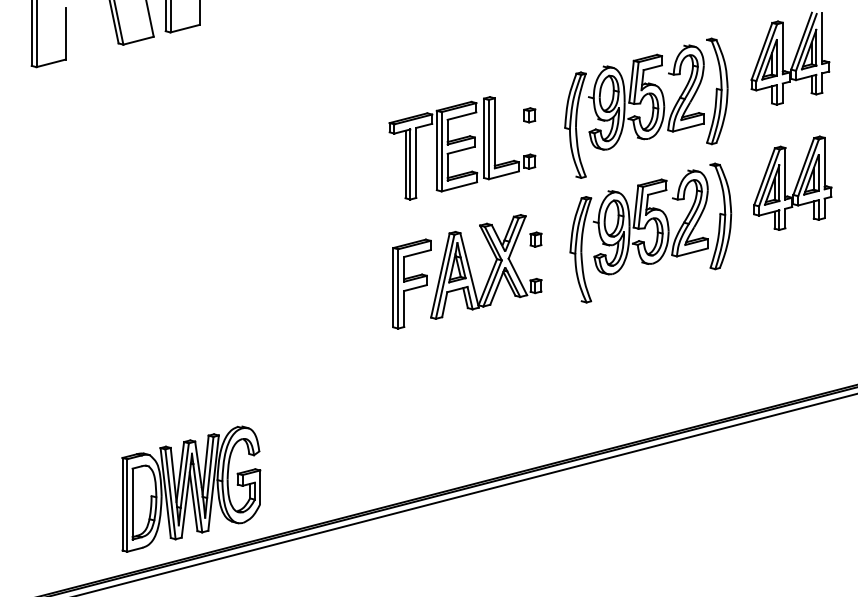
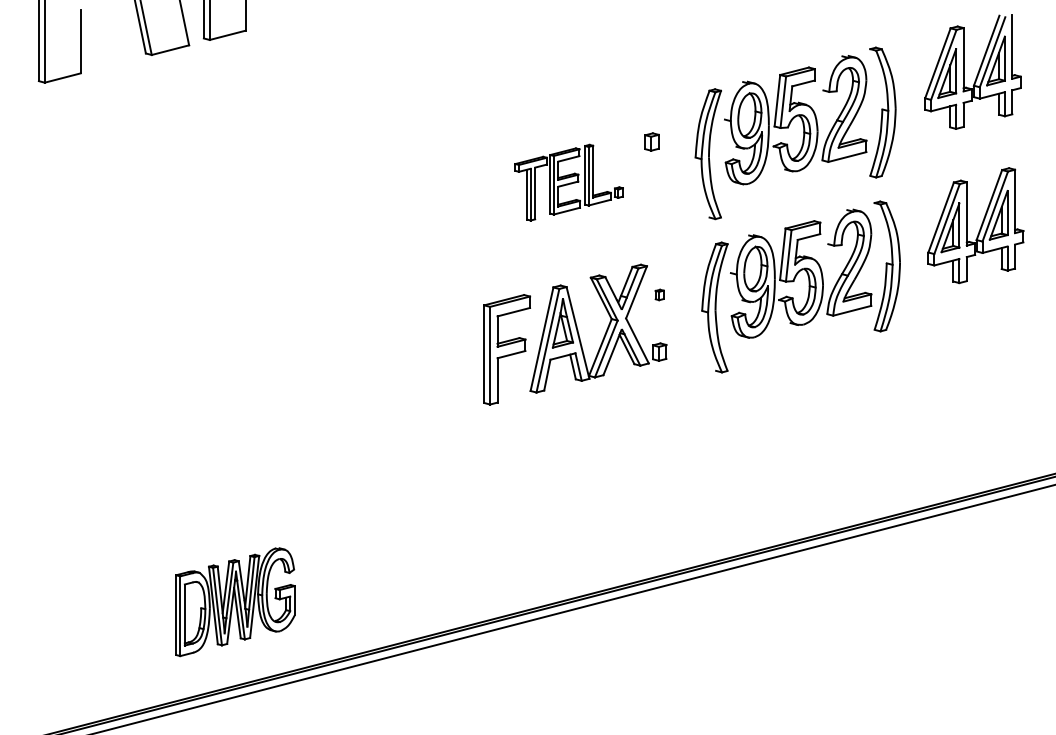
part: (462, 148) -> (569, 182), size x0.6
part: (535, 239) -> (659, 294), size x0.6
part: (191, 488) -> (235, 601), size x0.7

